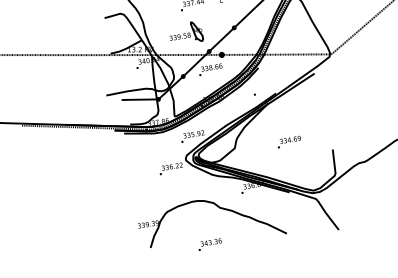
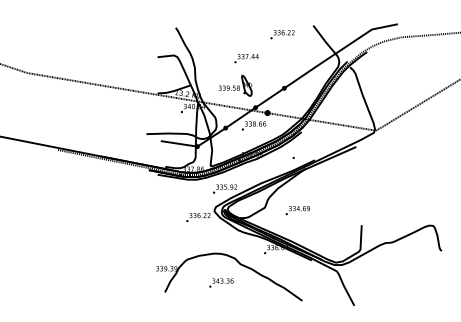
text: (288, 142) -> (297, 210), moved
text: (210, 244) -> (221, 282), moved

